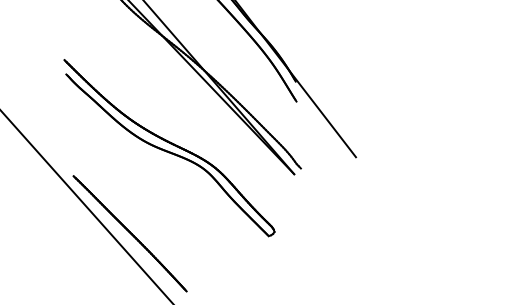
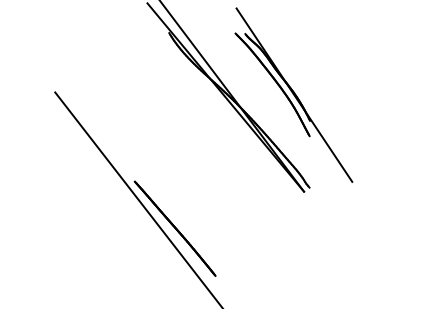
part: (169, 147) -> (209, 164), removed

